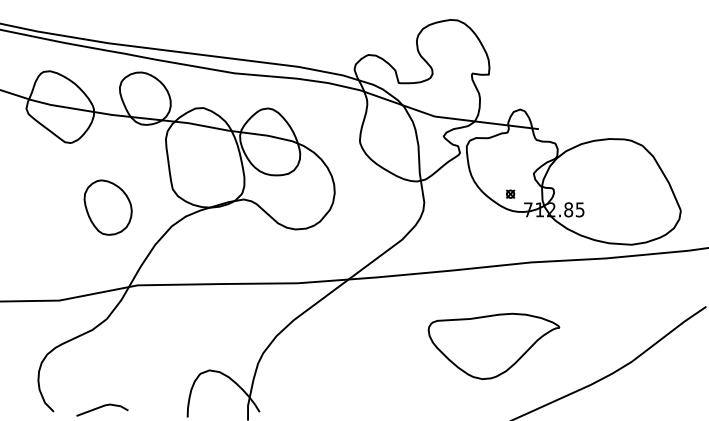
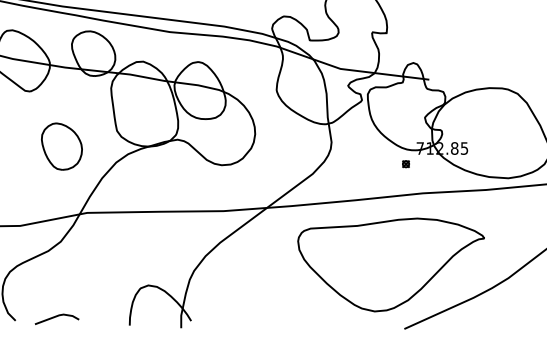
part: (510, 193) -> (405, 163), moved
part: (493, 346) -> (390, 265), size x1.67

